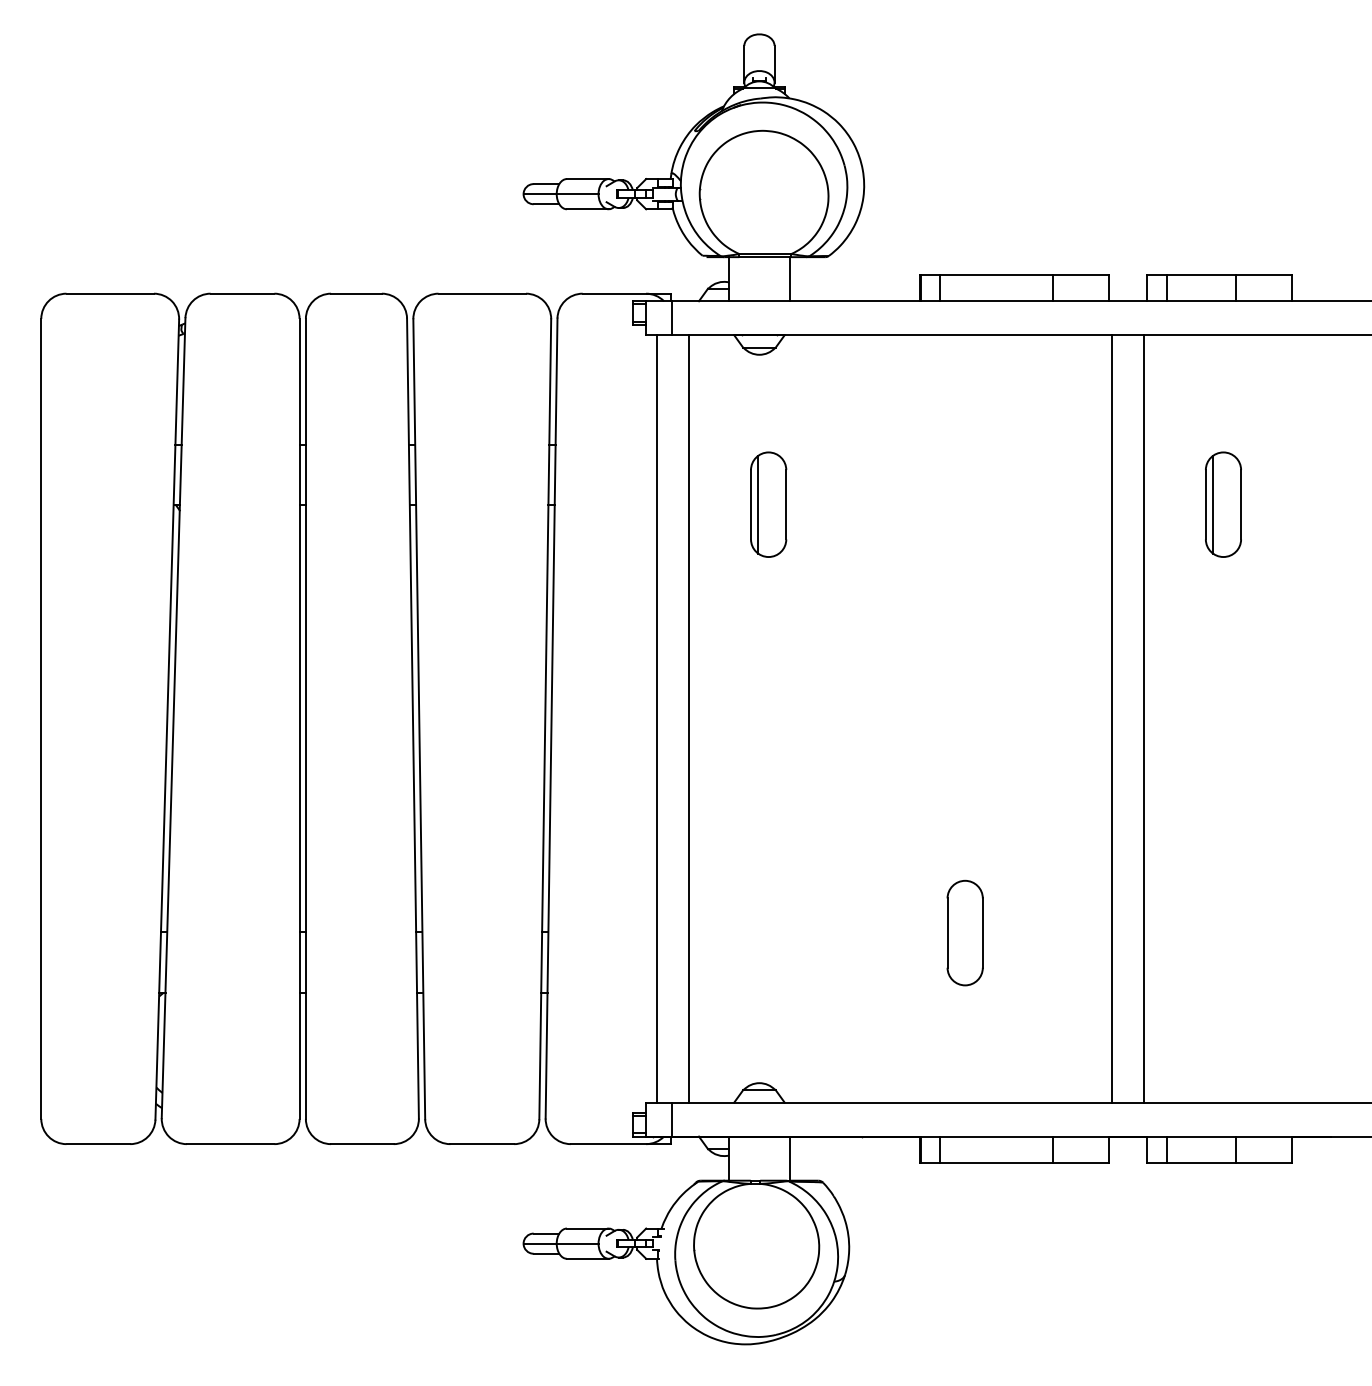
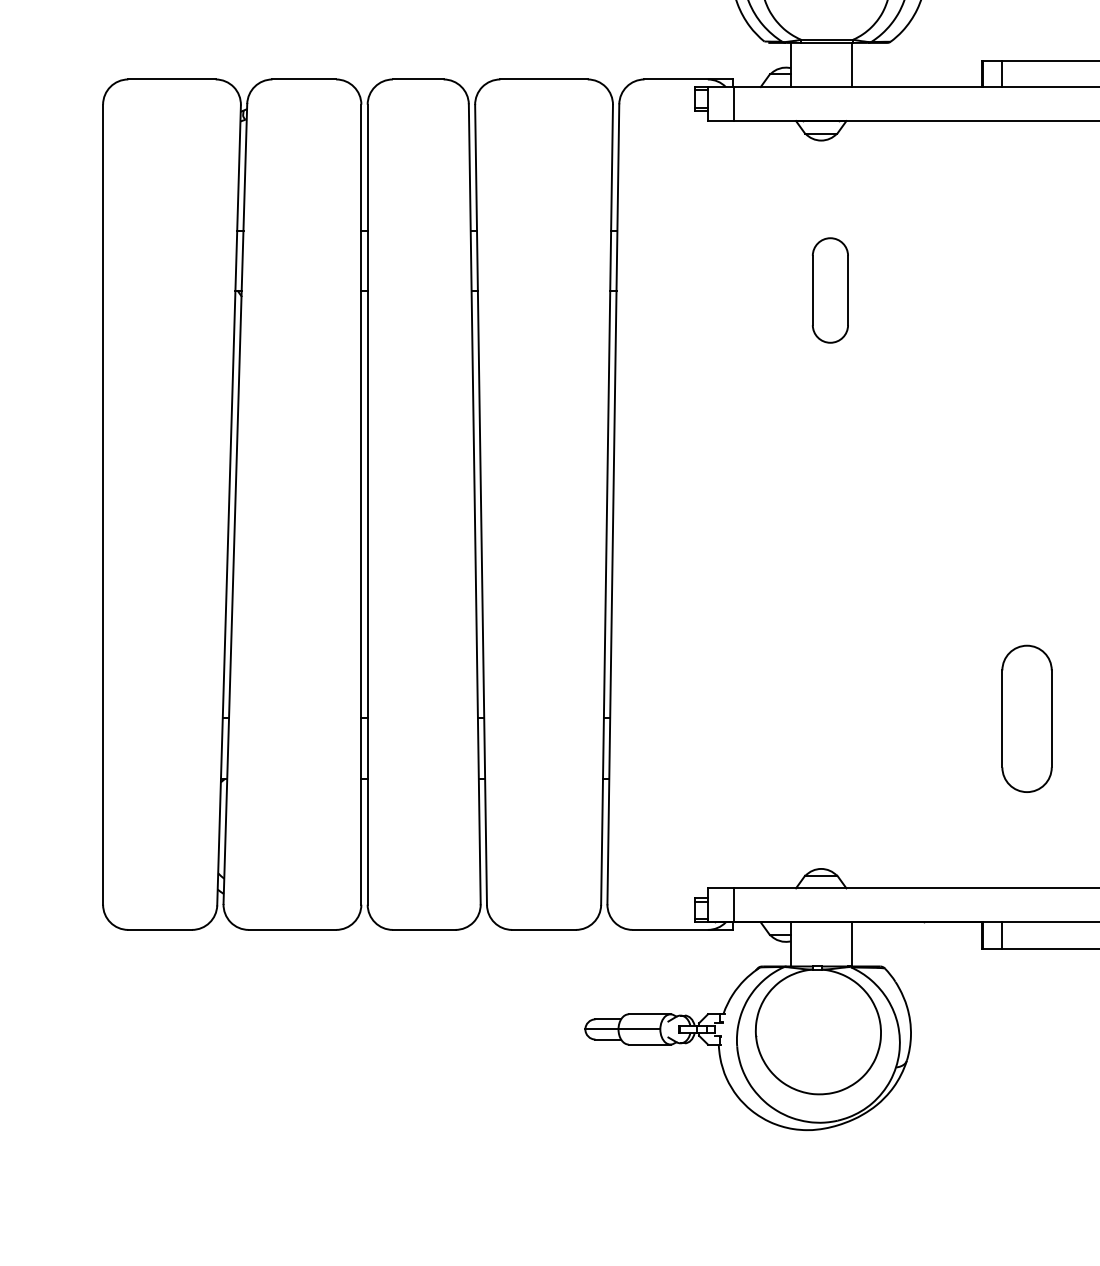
line: (758, 504) -> (820, 290), removed
line: (657, 718) -> (719, 504), removed
line: (688, 718) -> (750, 504), removed
part: (964, 932) -> (1026, 718), size x1.4

